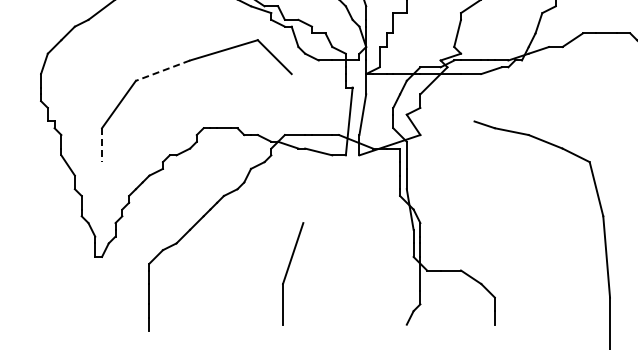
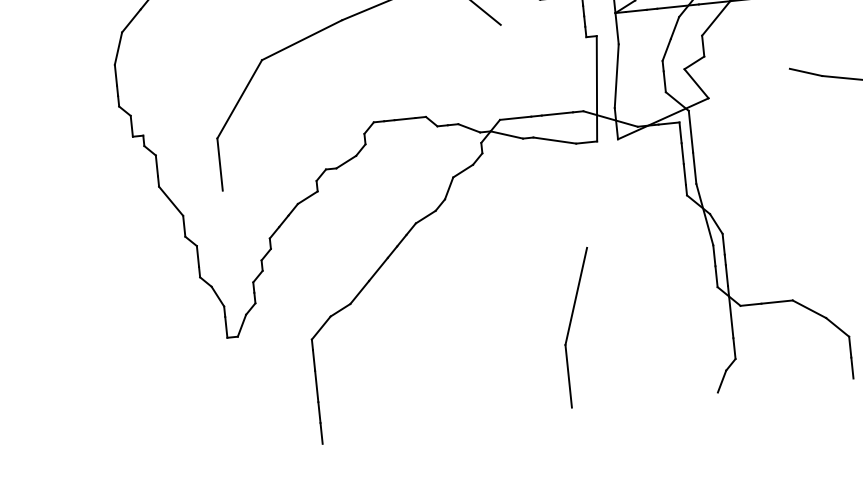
line: (163, 70) -> (302, 39), dashed -> solid
line: (102, 145) -> (220, 165), dashed -> solid
part: (293, 273) -> (579, 327), moved

